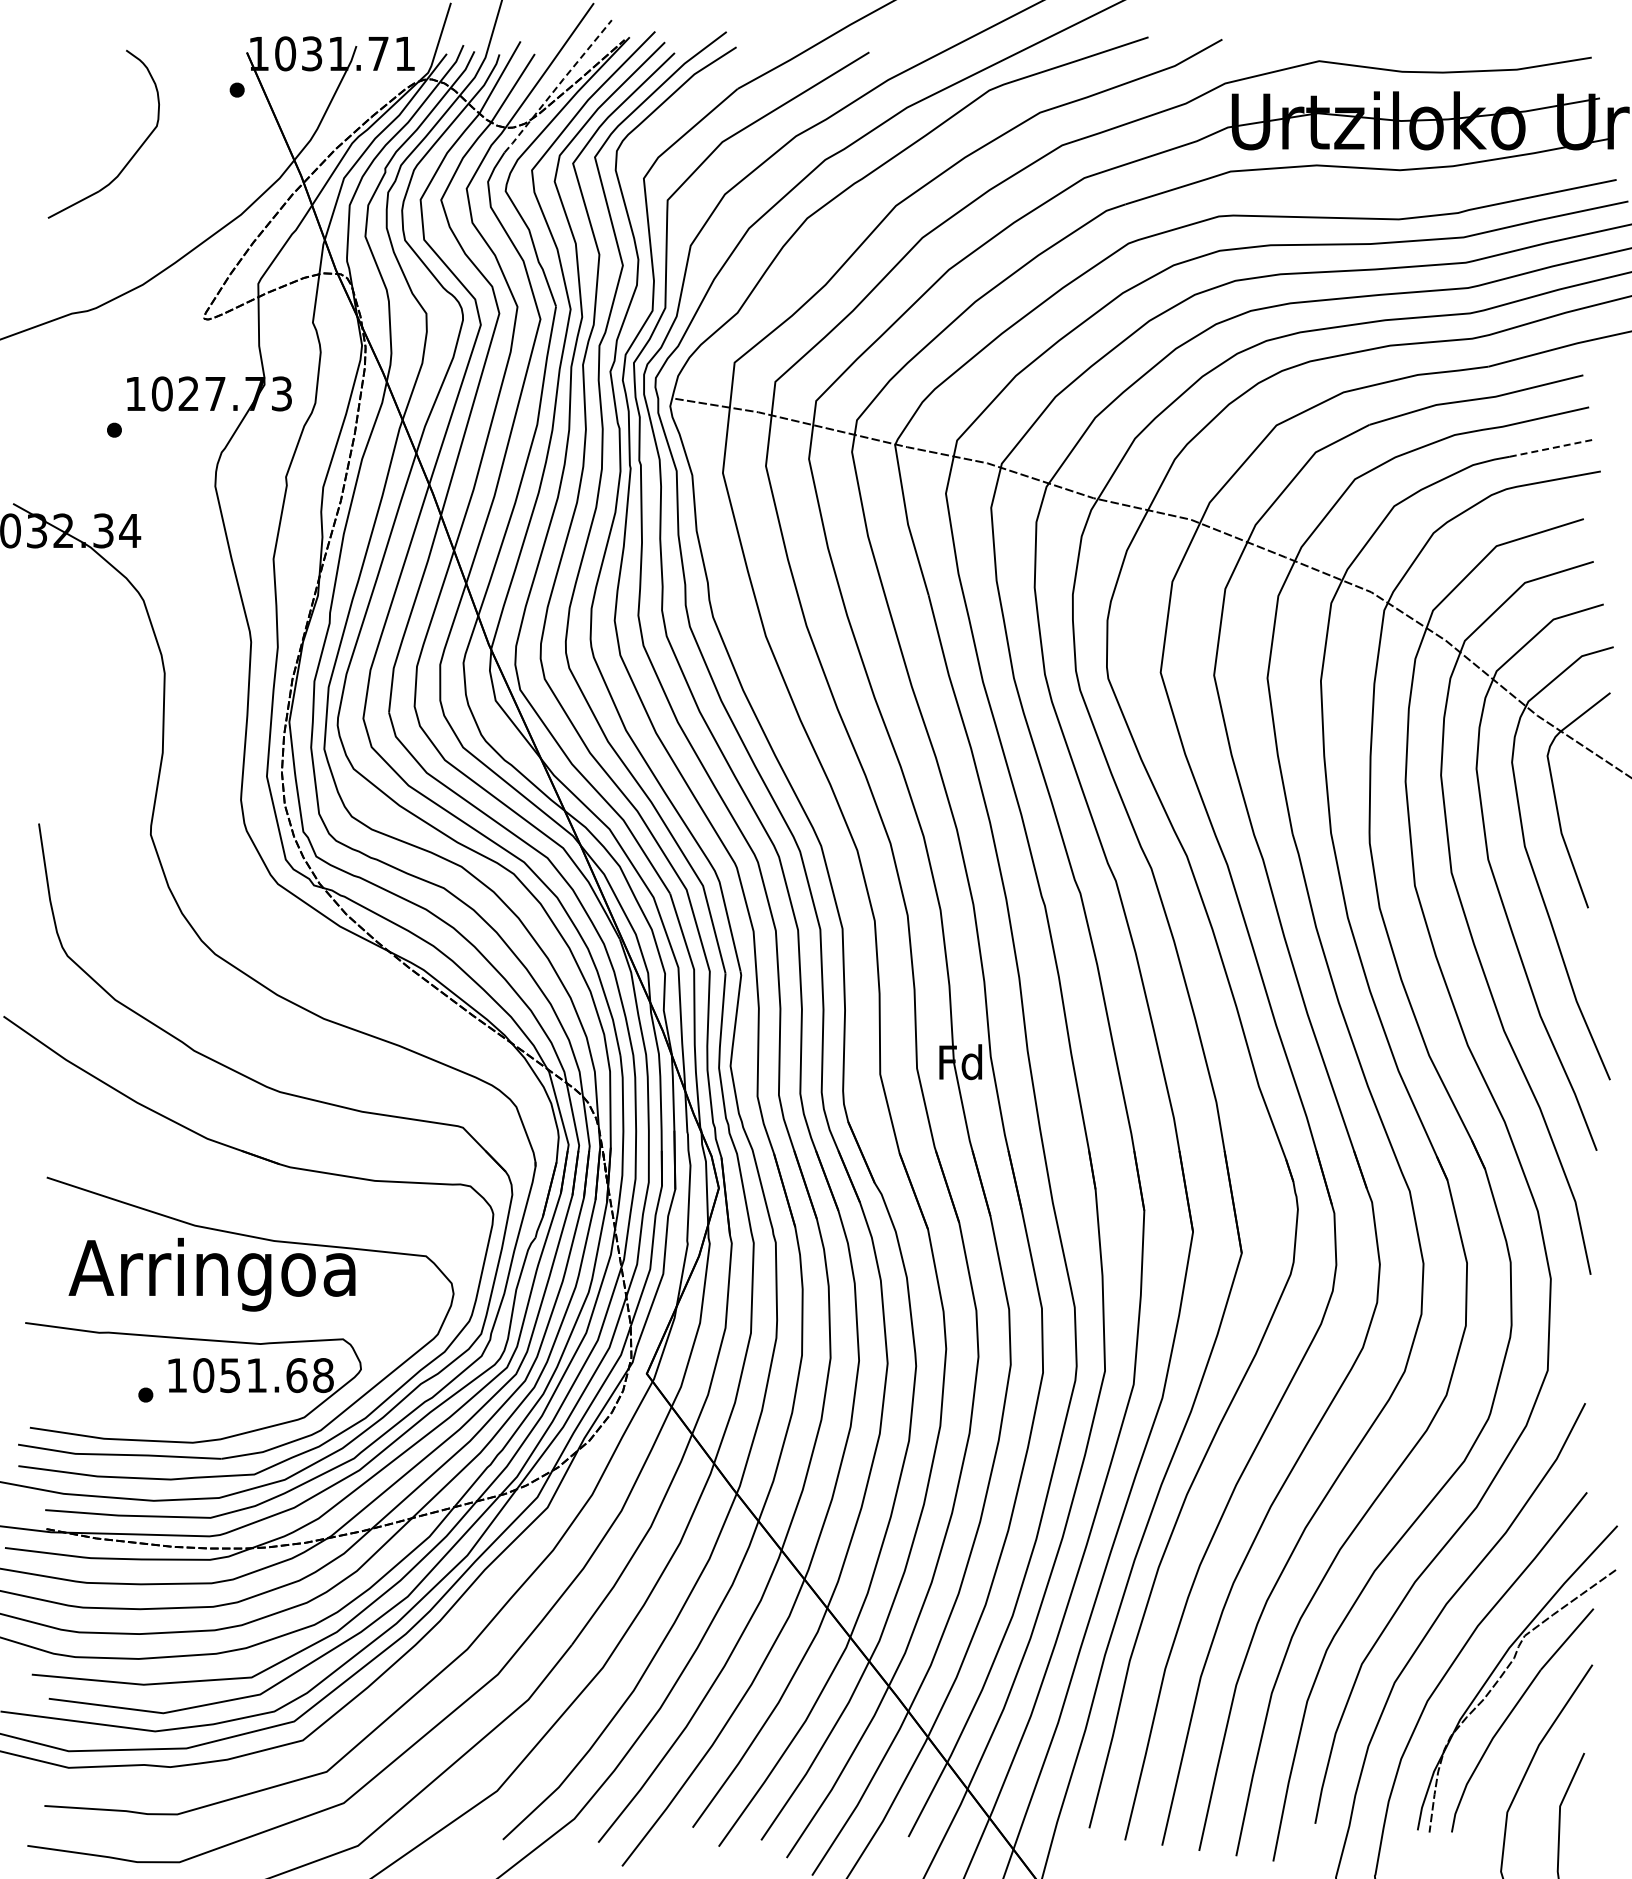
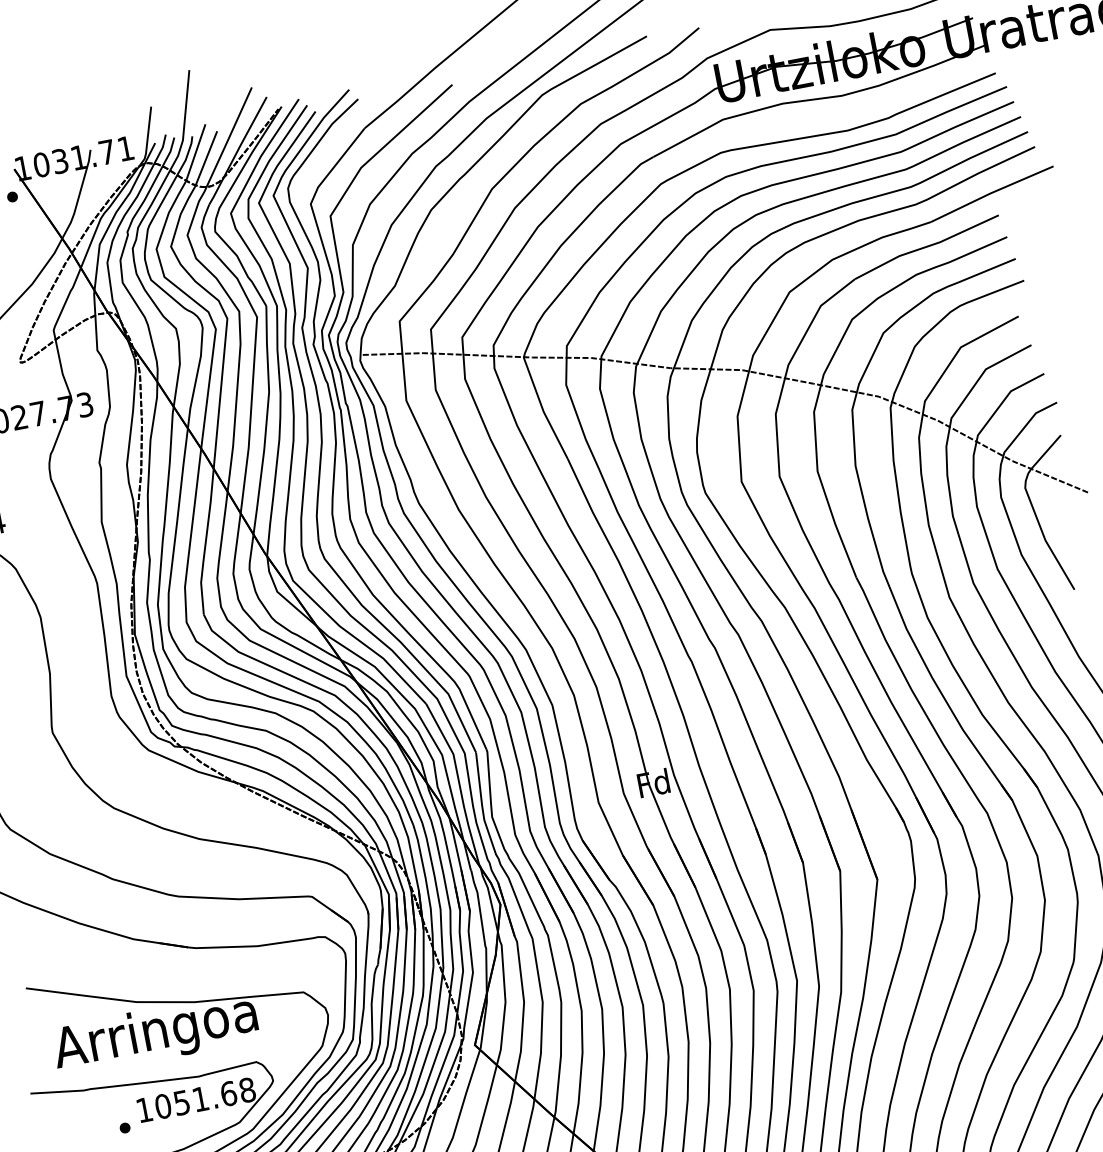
line: (557, 86) -> (237, 151), dashed -> solid
line: (1552, 448) -> (987, 271), dashed -> solid

